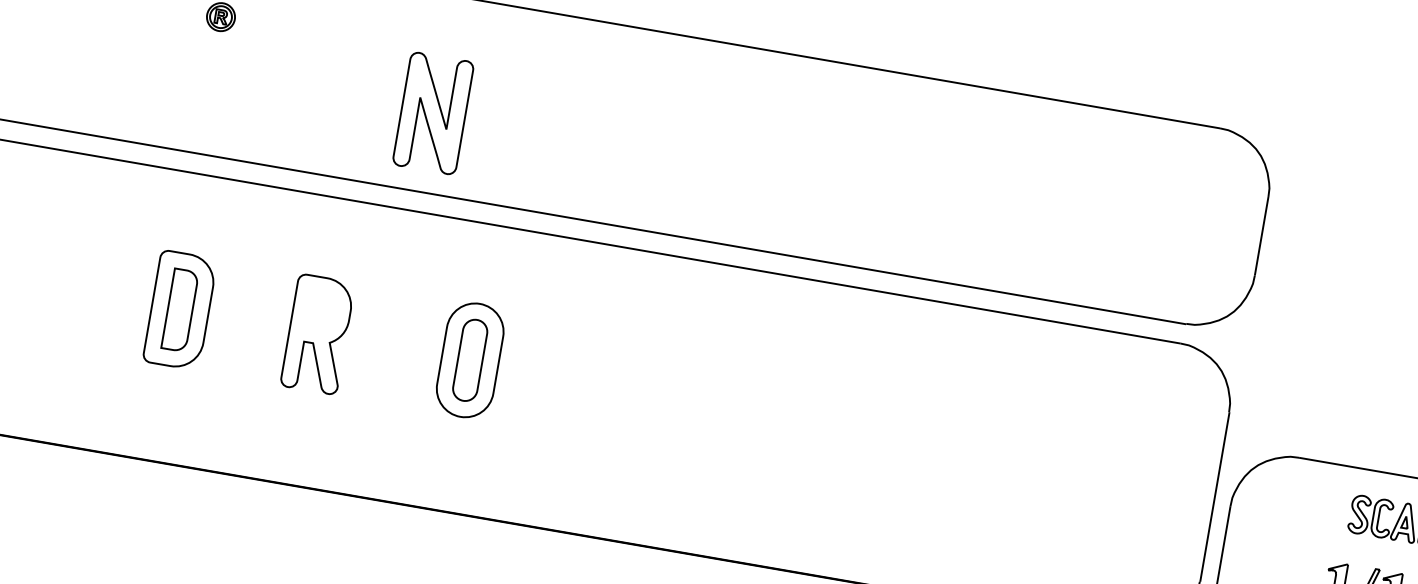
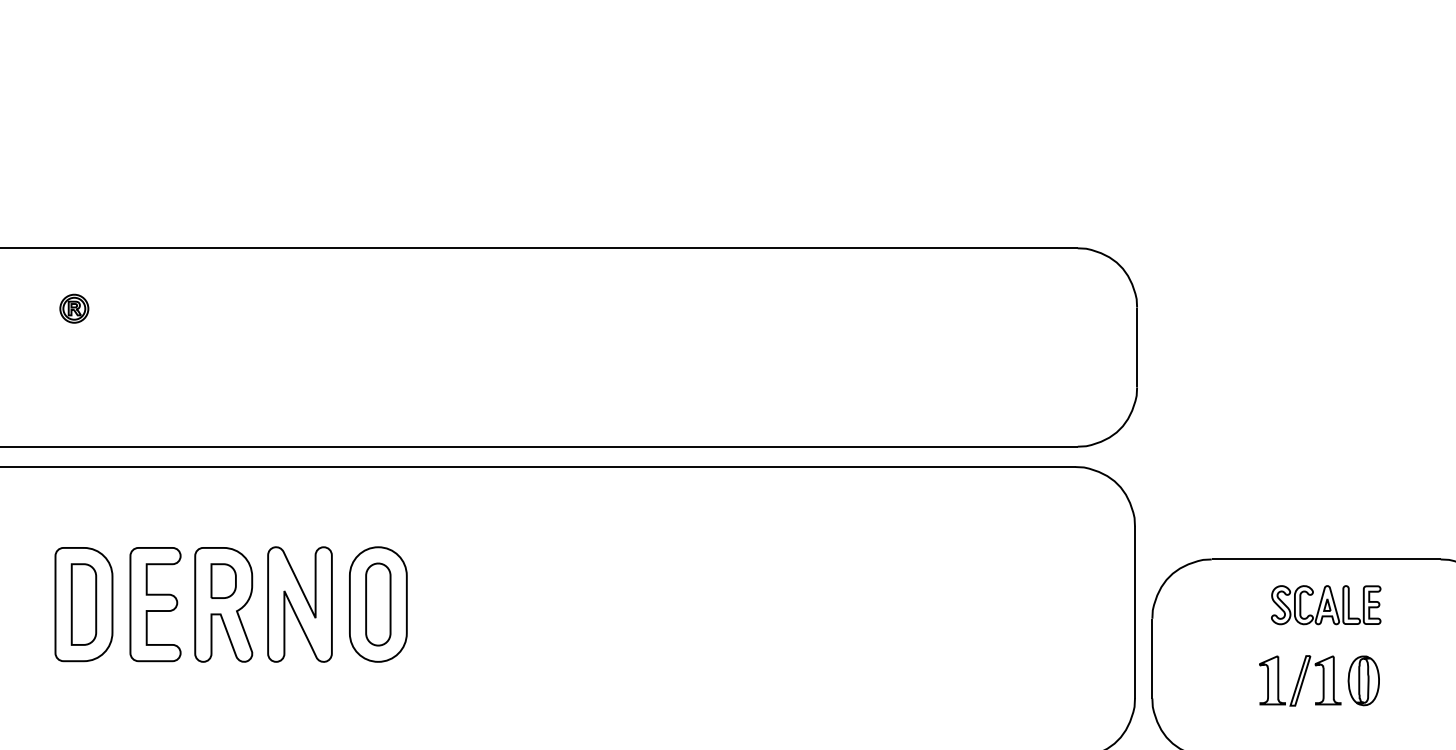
part: (432, 113) -> (299, 604), moved
part: (321, 310) -> (223, 580), added
part: (250, 322) -> (155, 604), added

